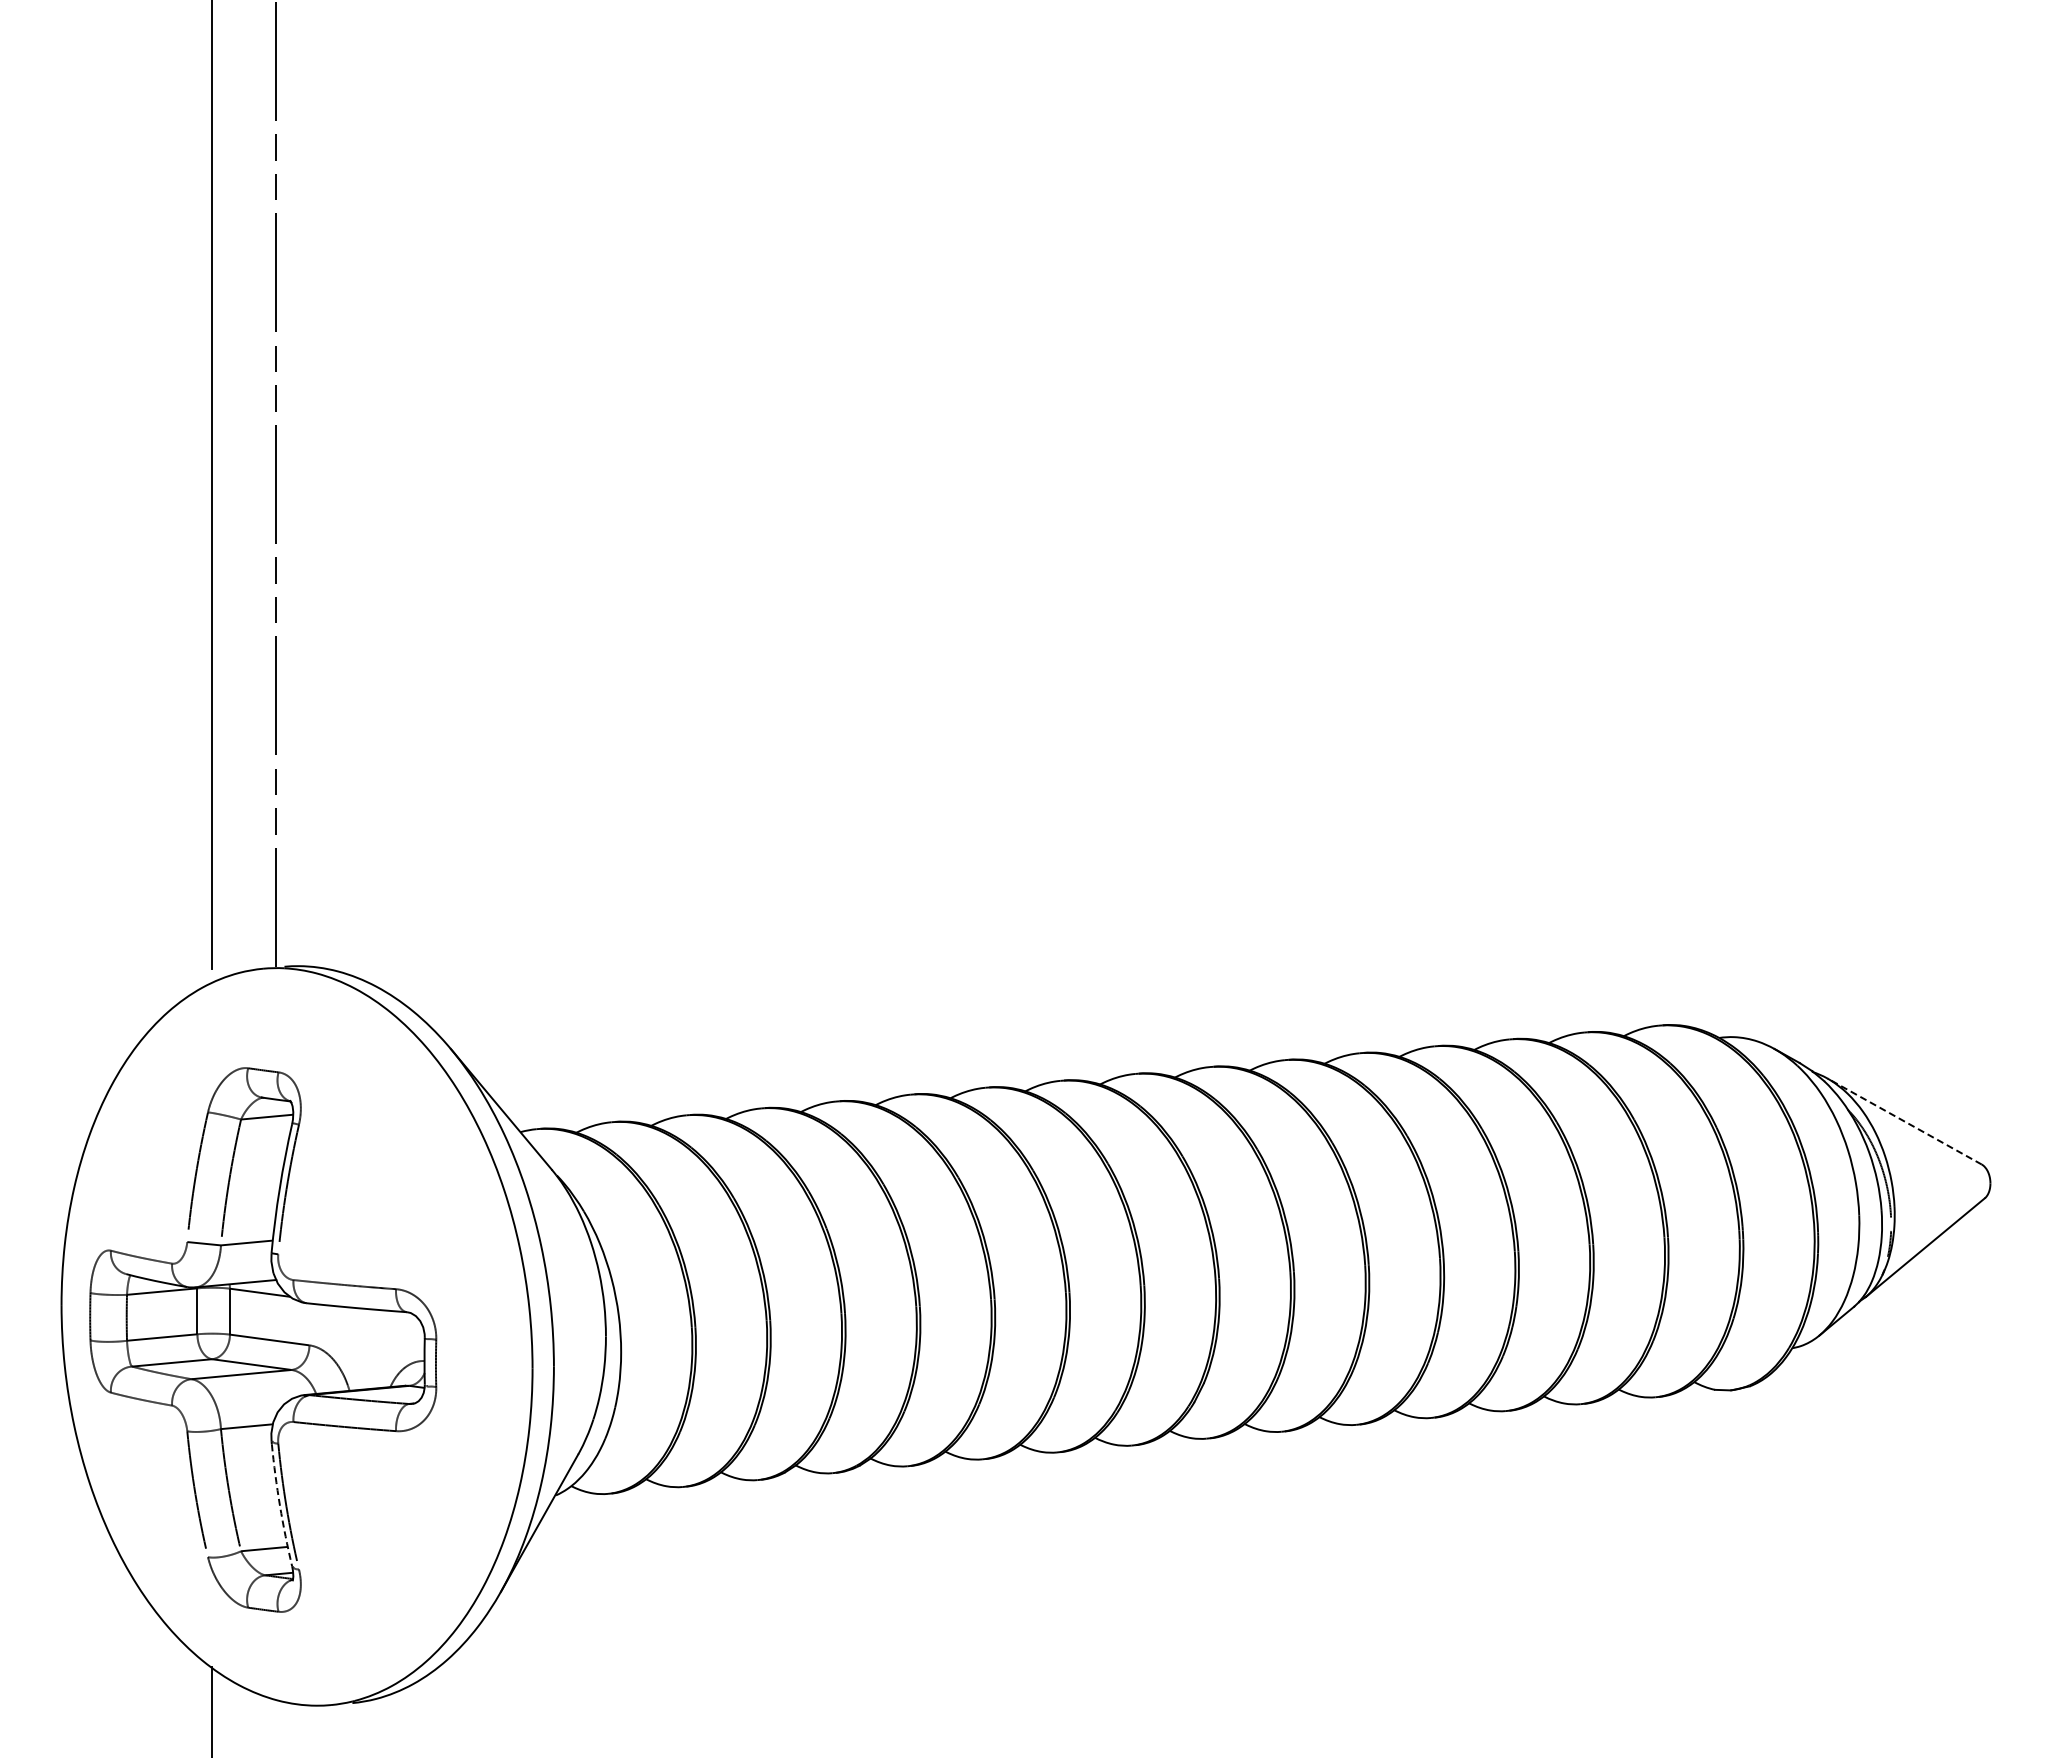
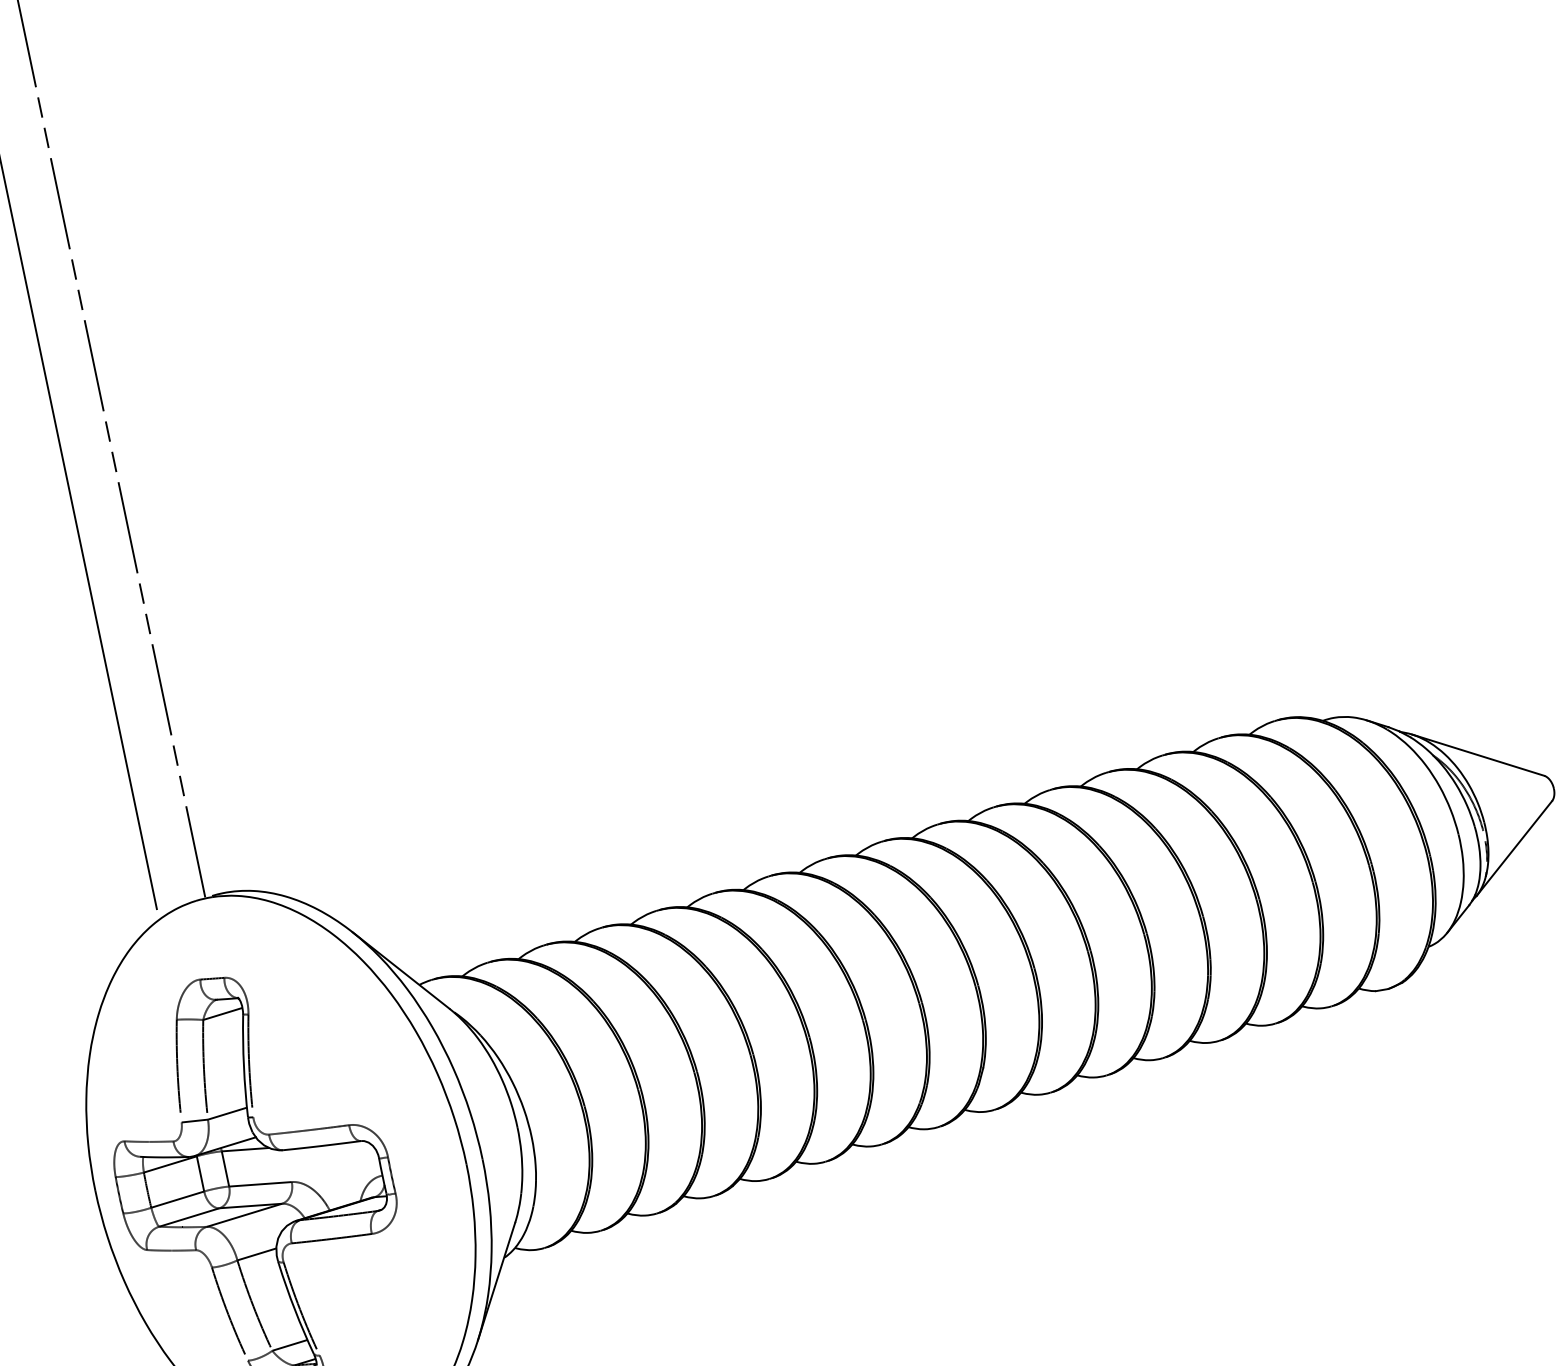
line: (1904, 1121) -> (1478, 755), dashed -> solid
arc: (279, 1505) -> (294, 1309), dashed -> solid

